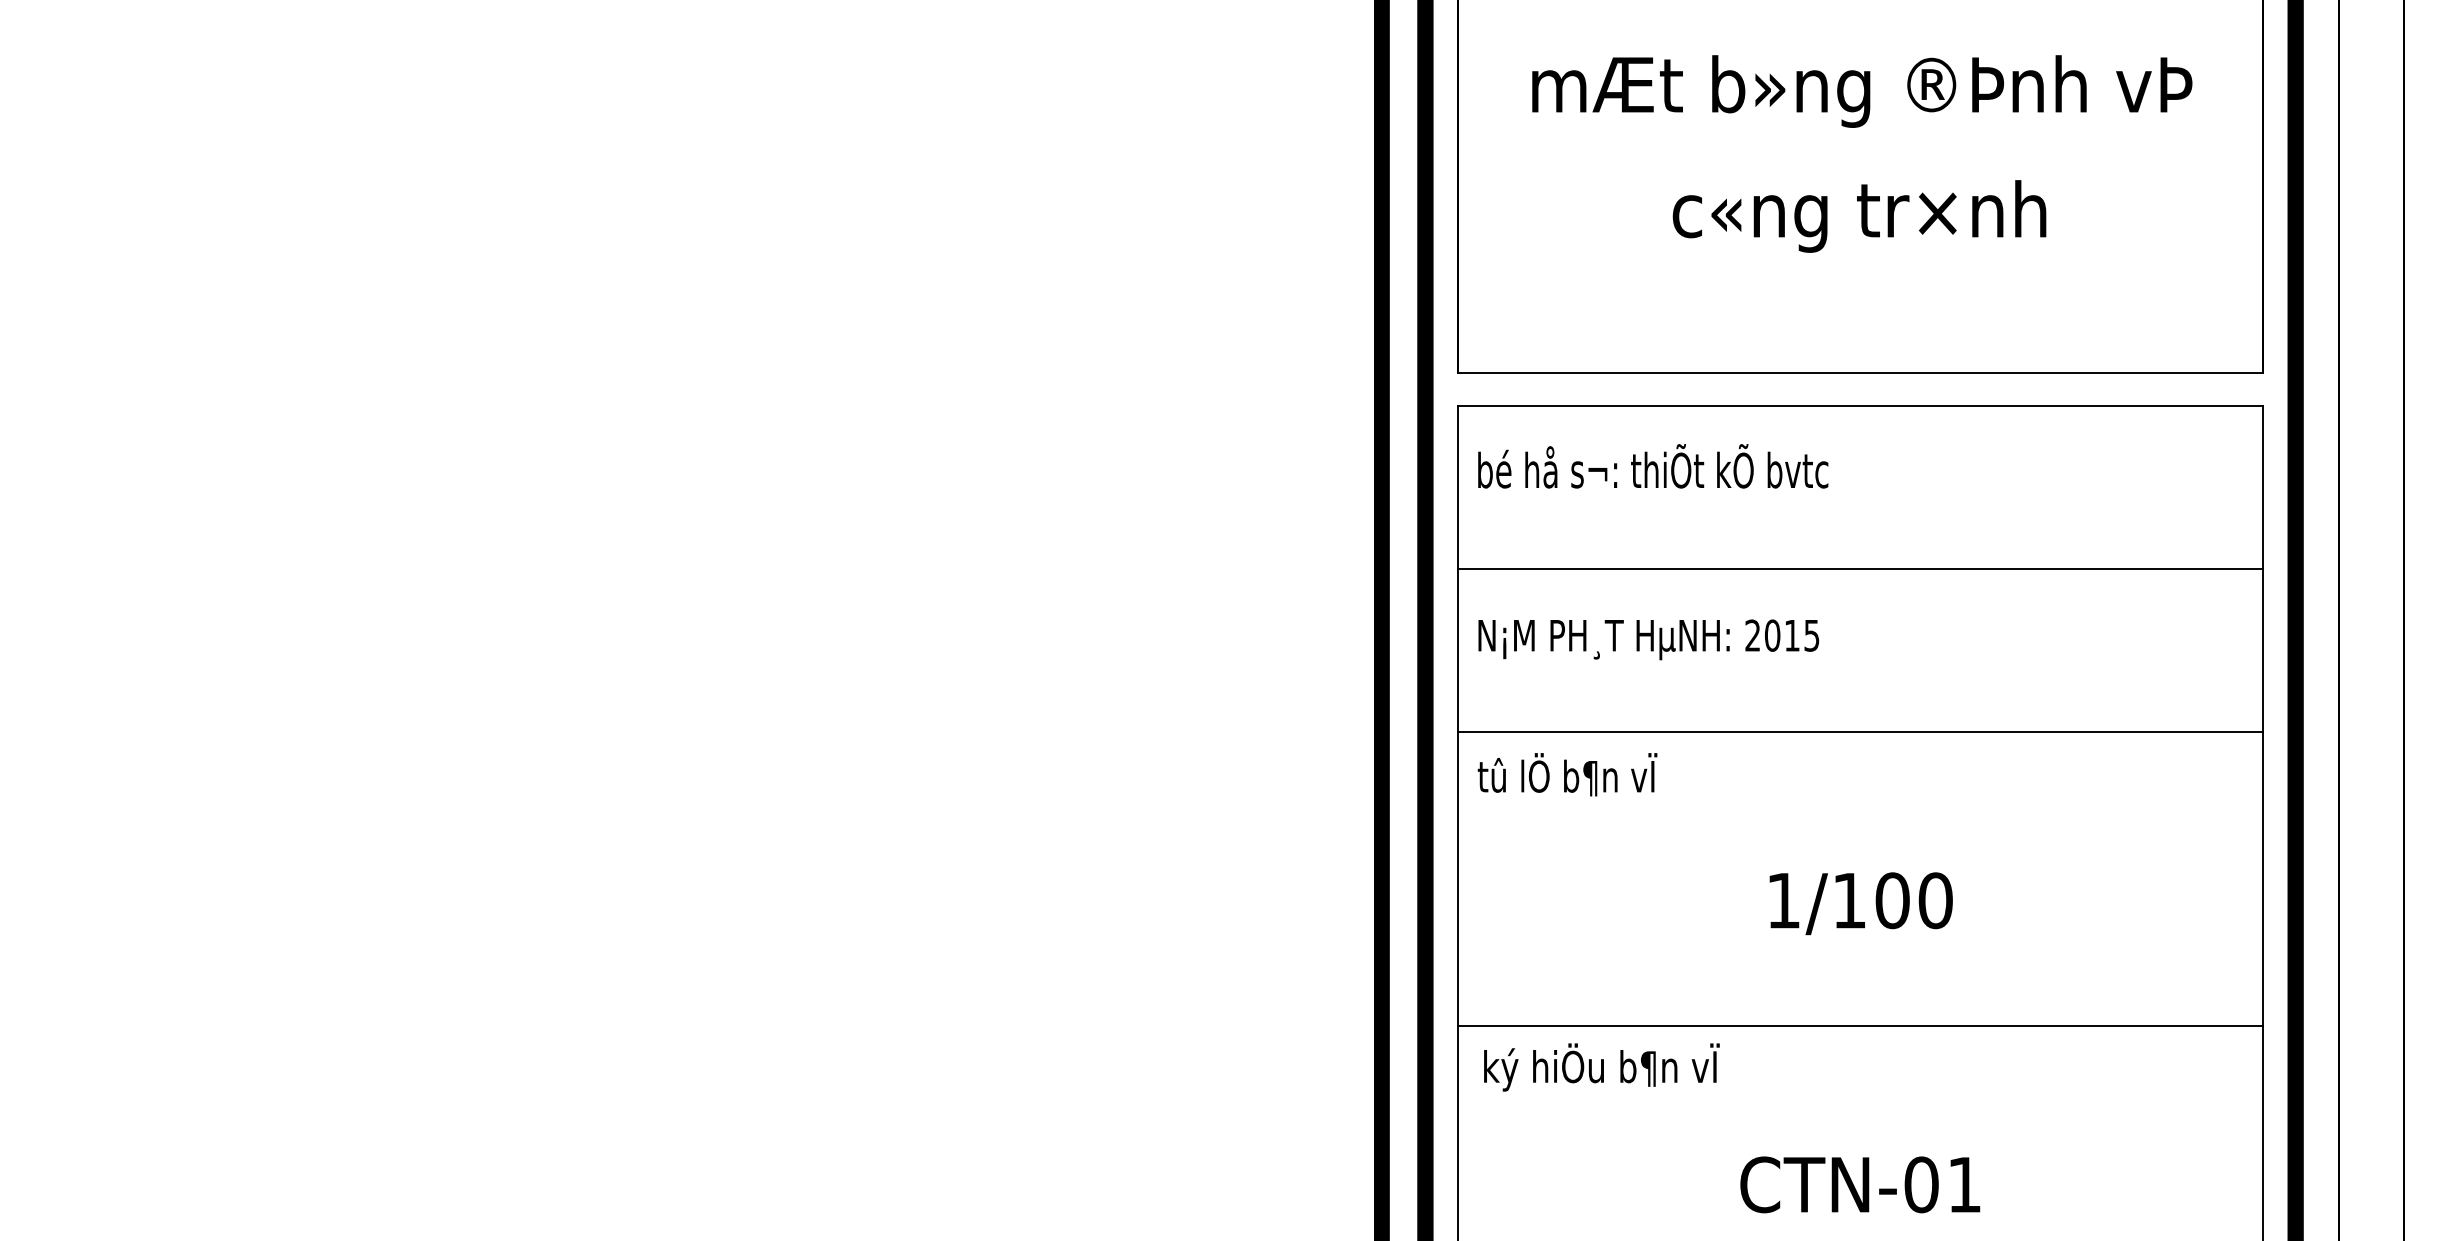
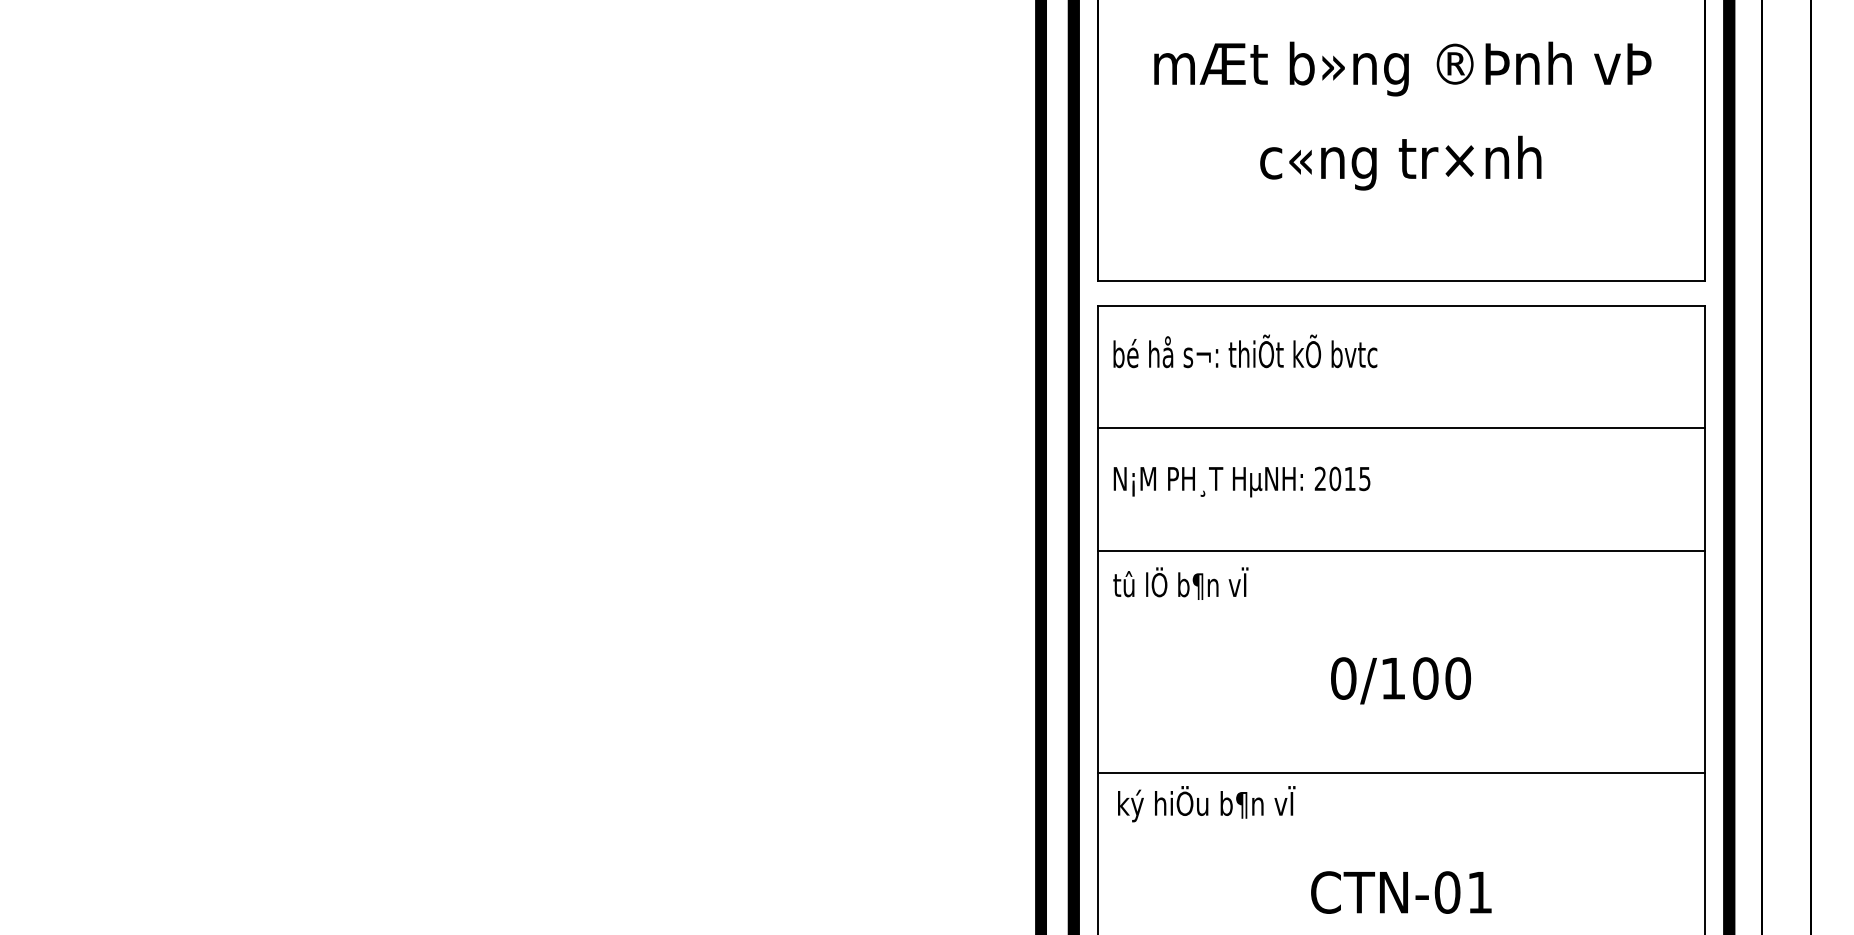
text: (1783, 900) -> (1343, 678), 1/100 -> 0/100

